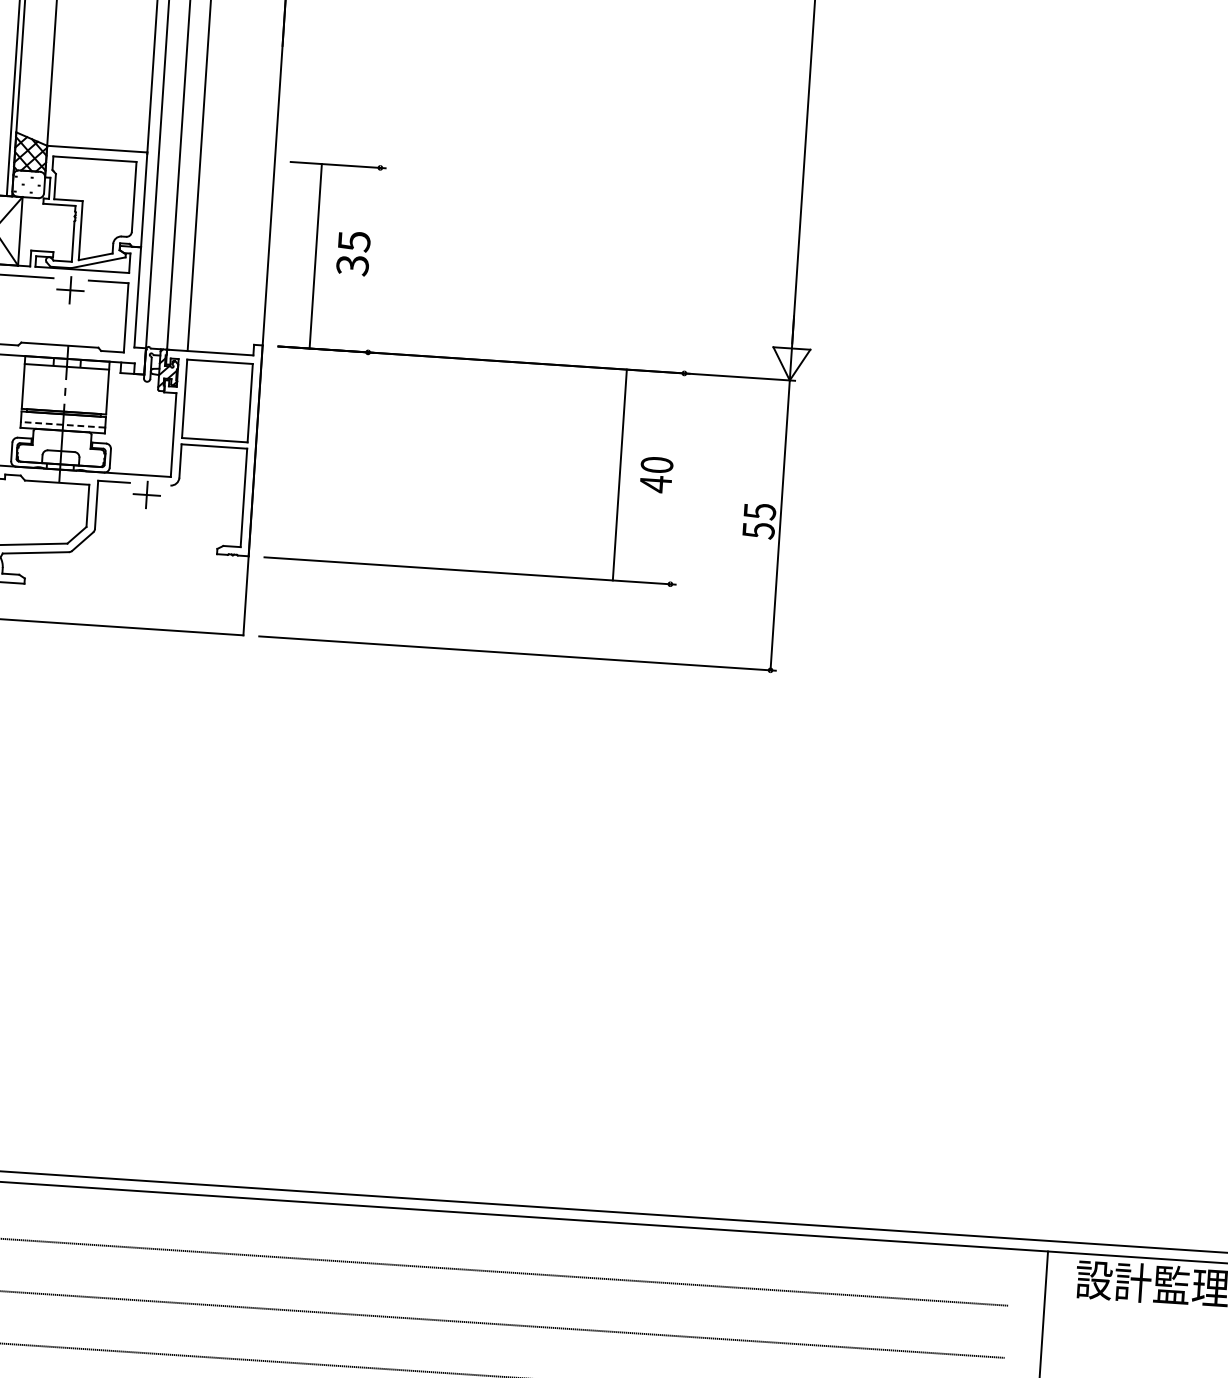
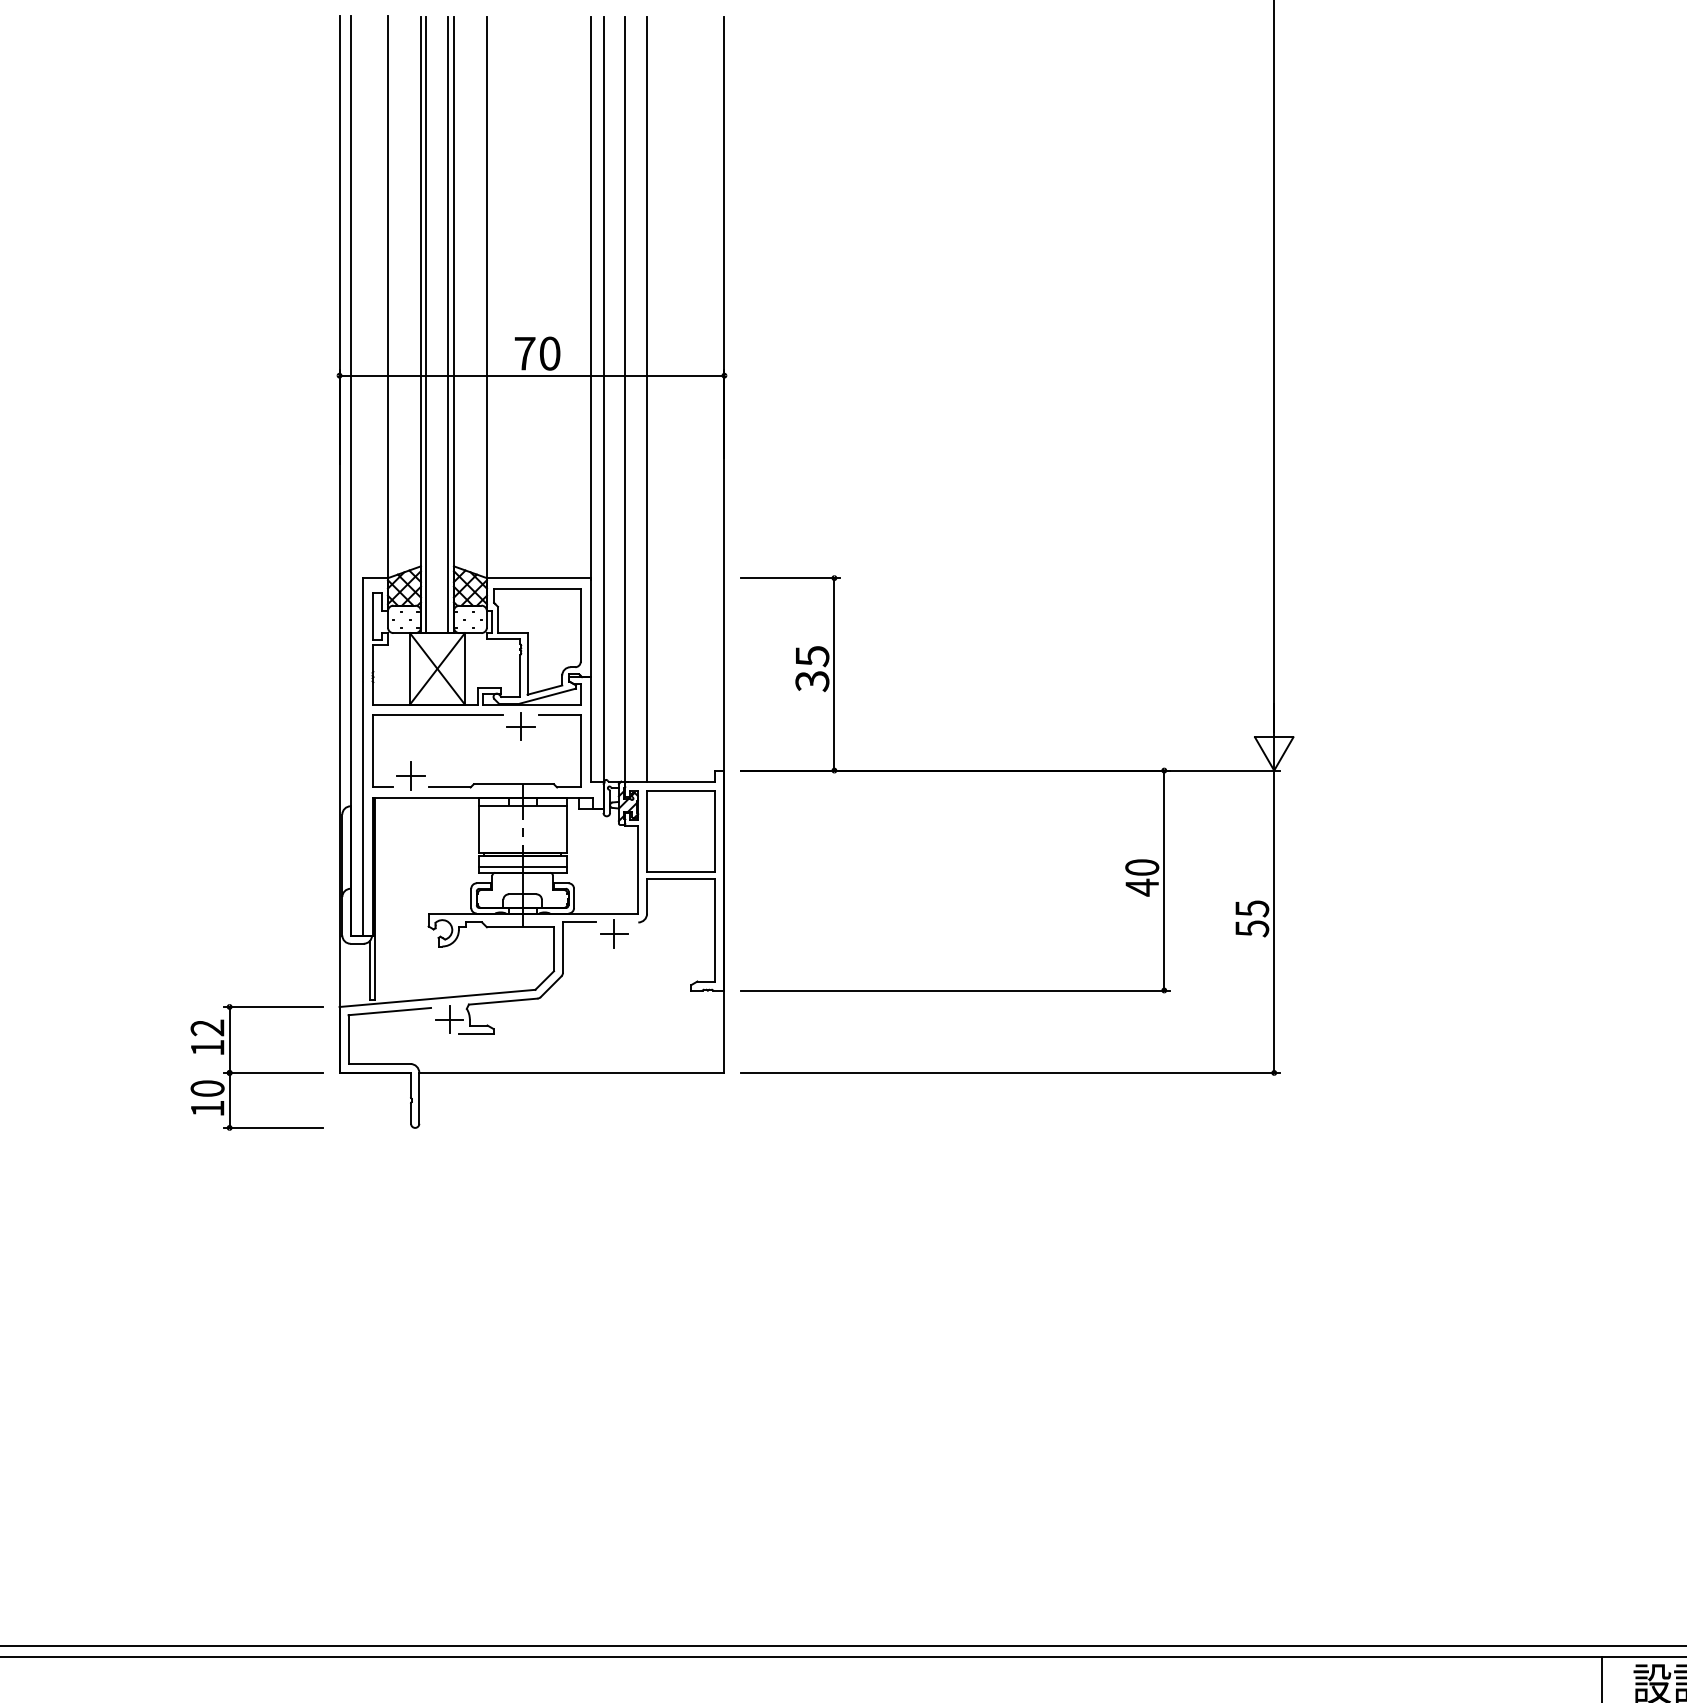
line: (315, 256) -> (834, 674), moved
line: (62, 424) -> (522, 866), dashed -> solid
line: (620, 475) -> (1164, 880), moved

